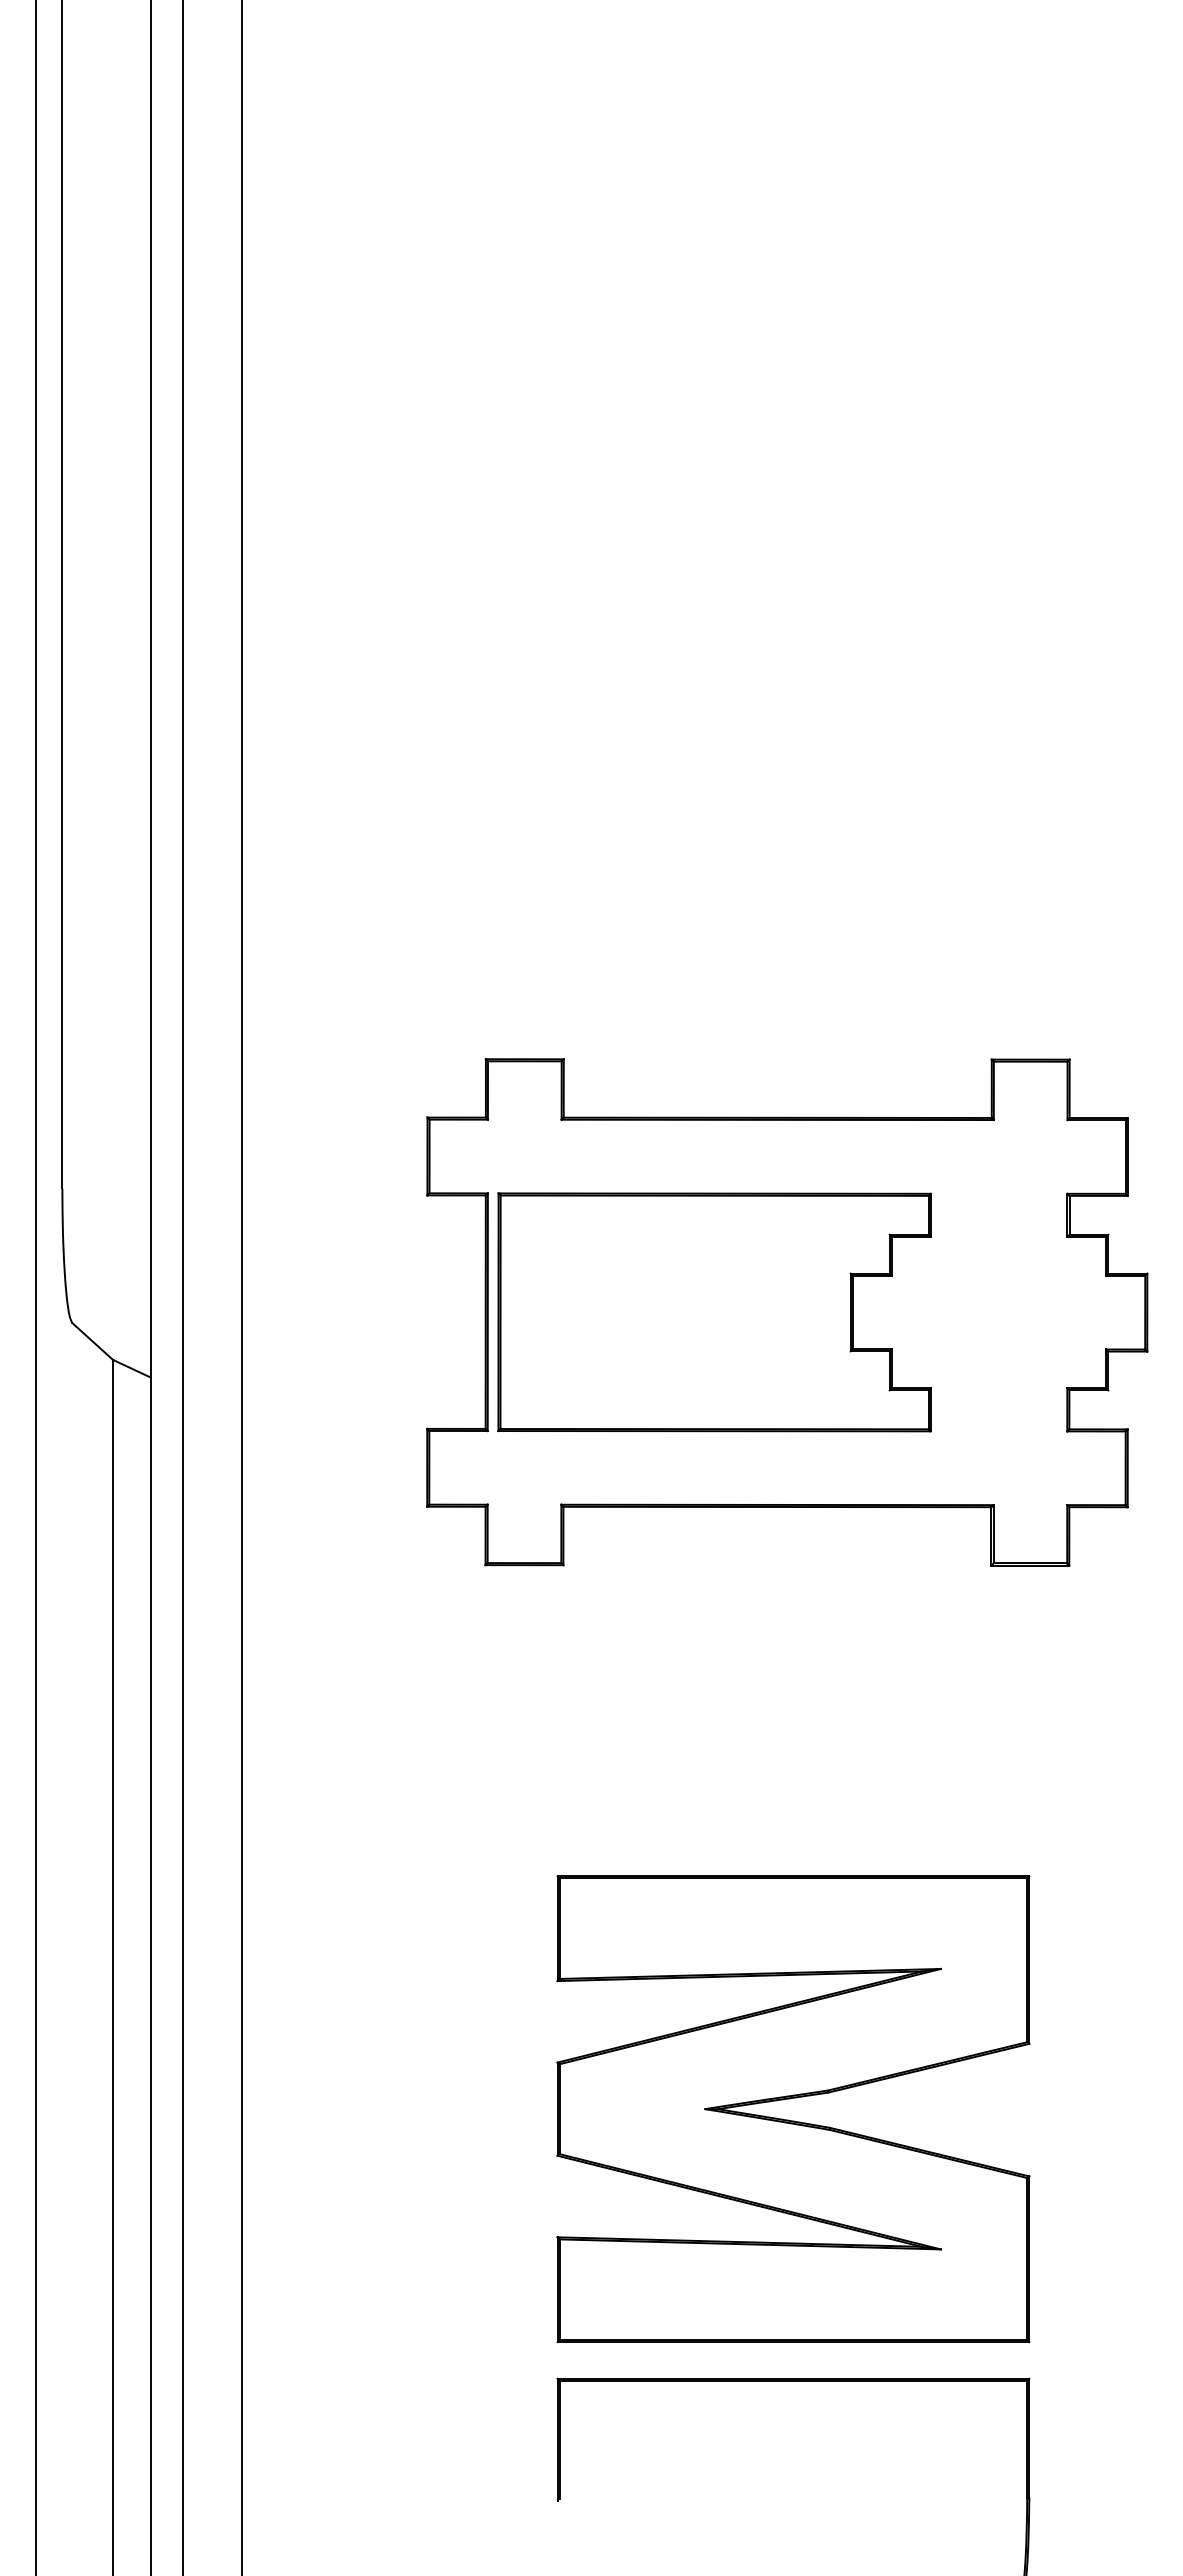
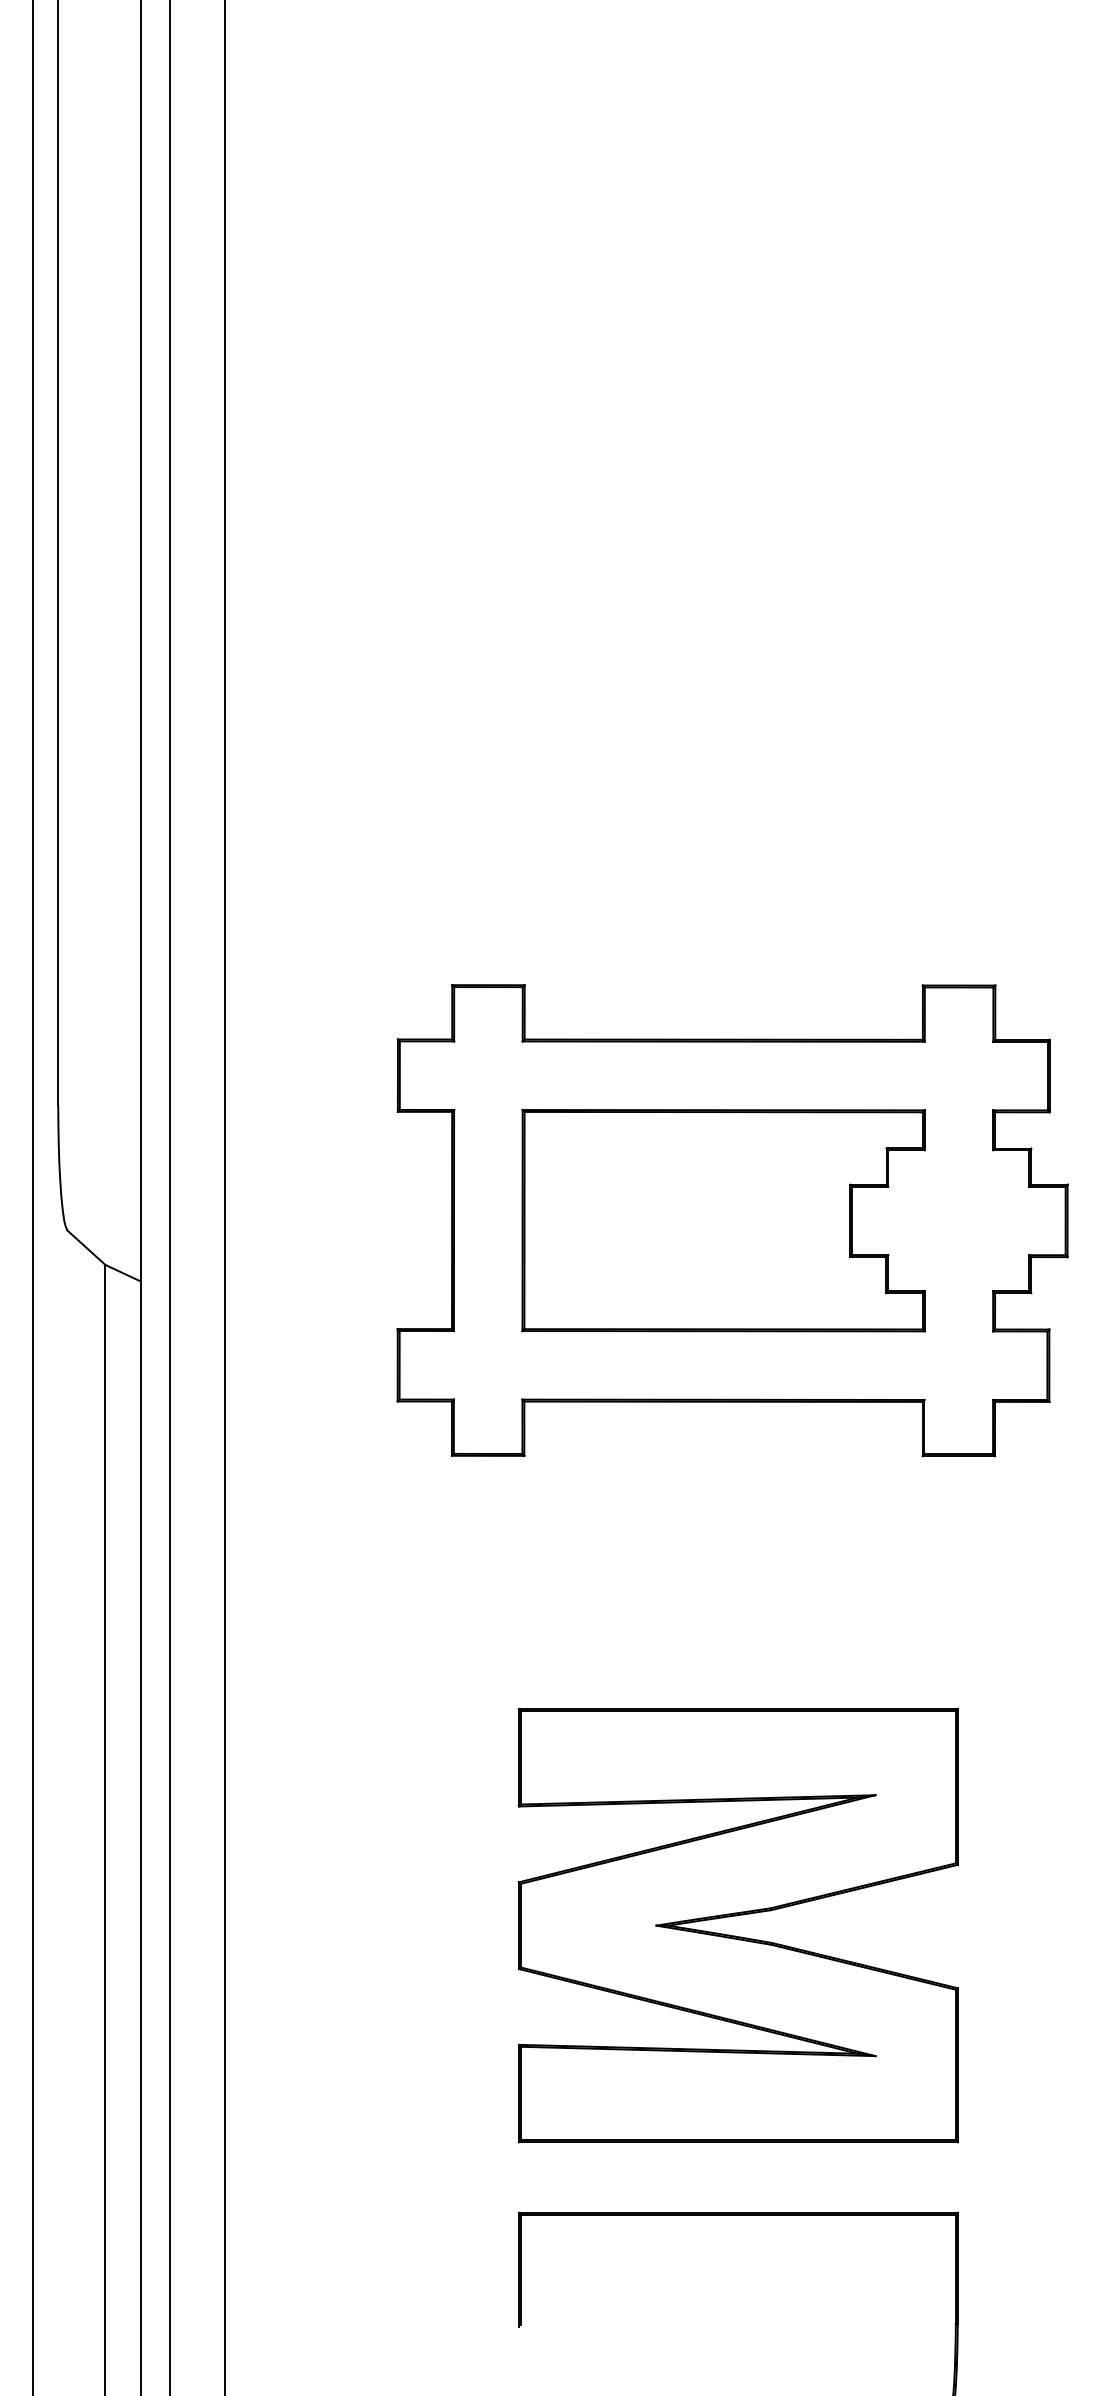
part: (714, 1312) -> (723, 1220), moved
part: (790, 2099) -> (735, 1916), moved

